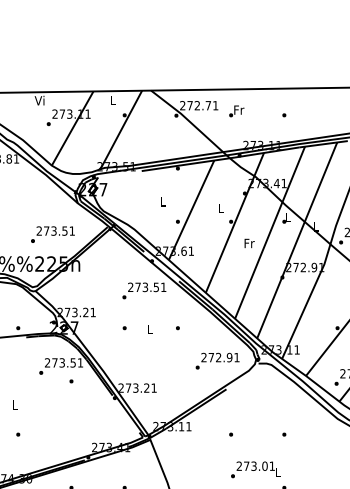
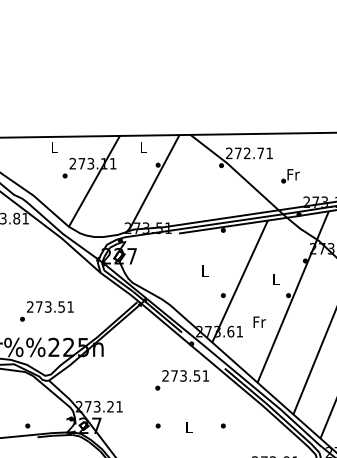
text: (39, 100) -> (53, 147), Vi -> L
text: (236, 111) -> (290, 176), moved
text: (52, 234) -> (46, 311), moved
text: (249, 243) -> (259, 322), moved

